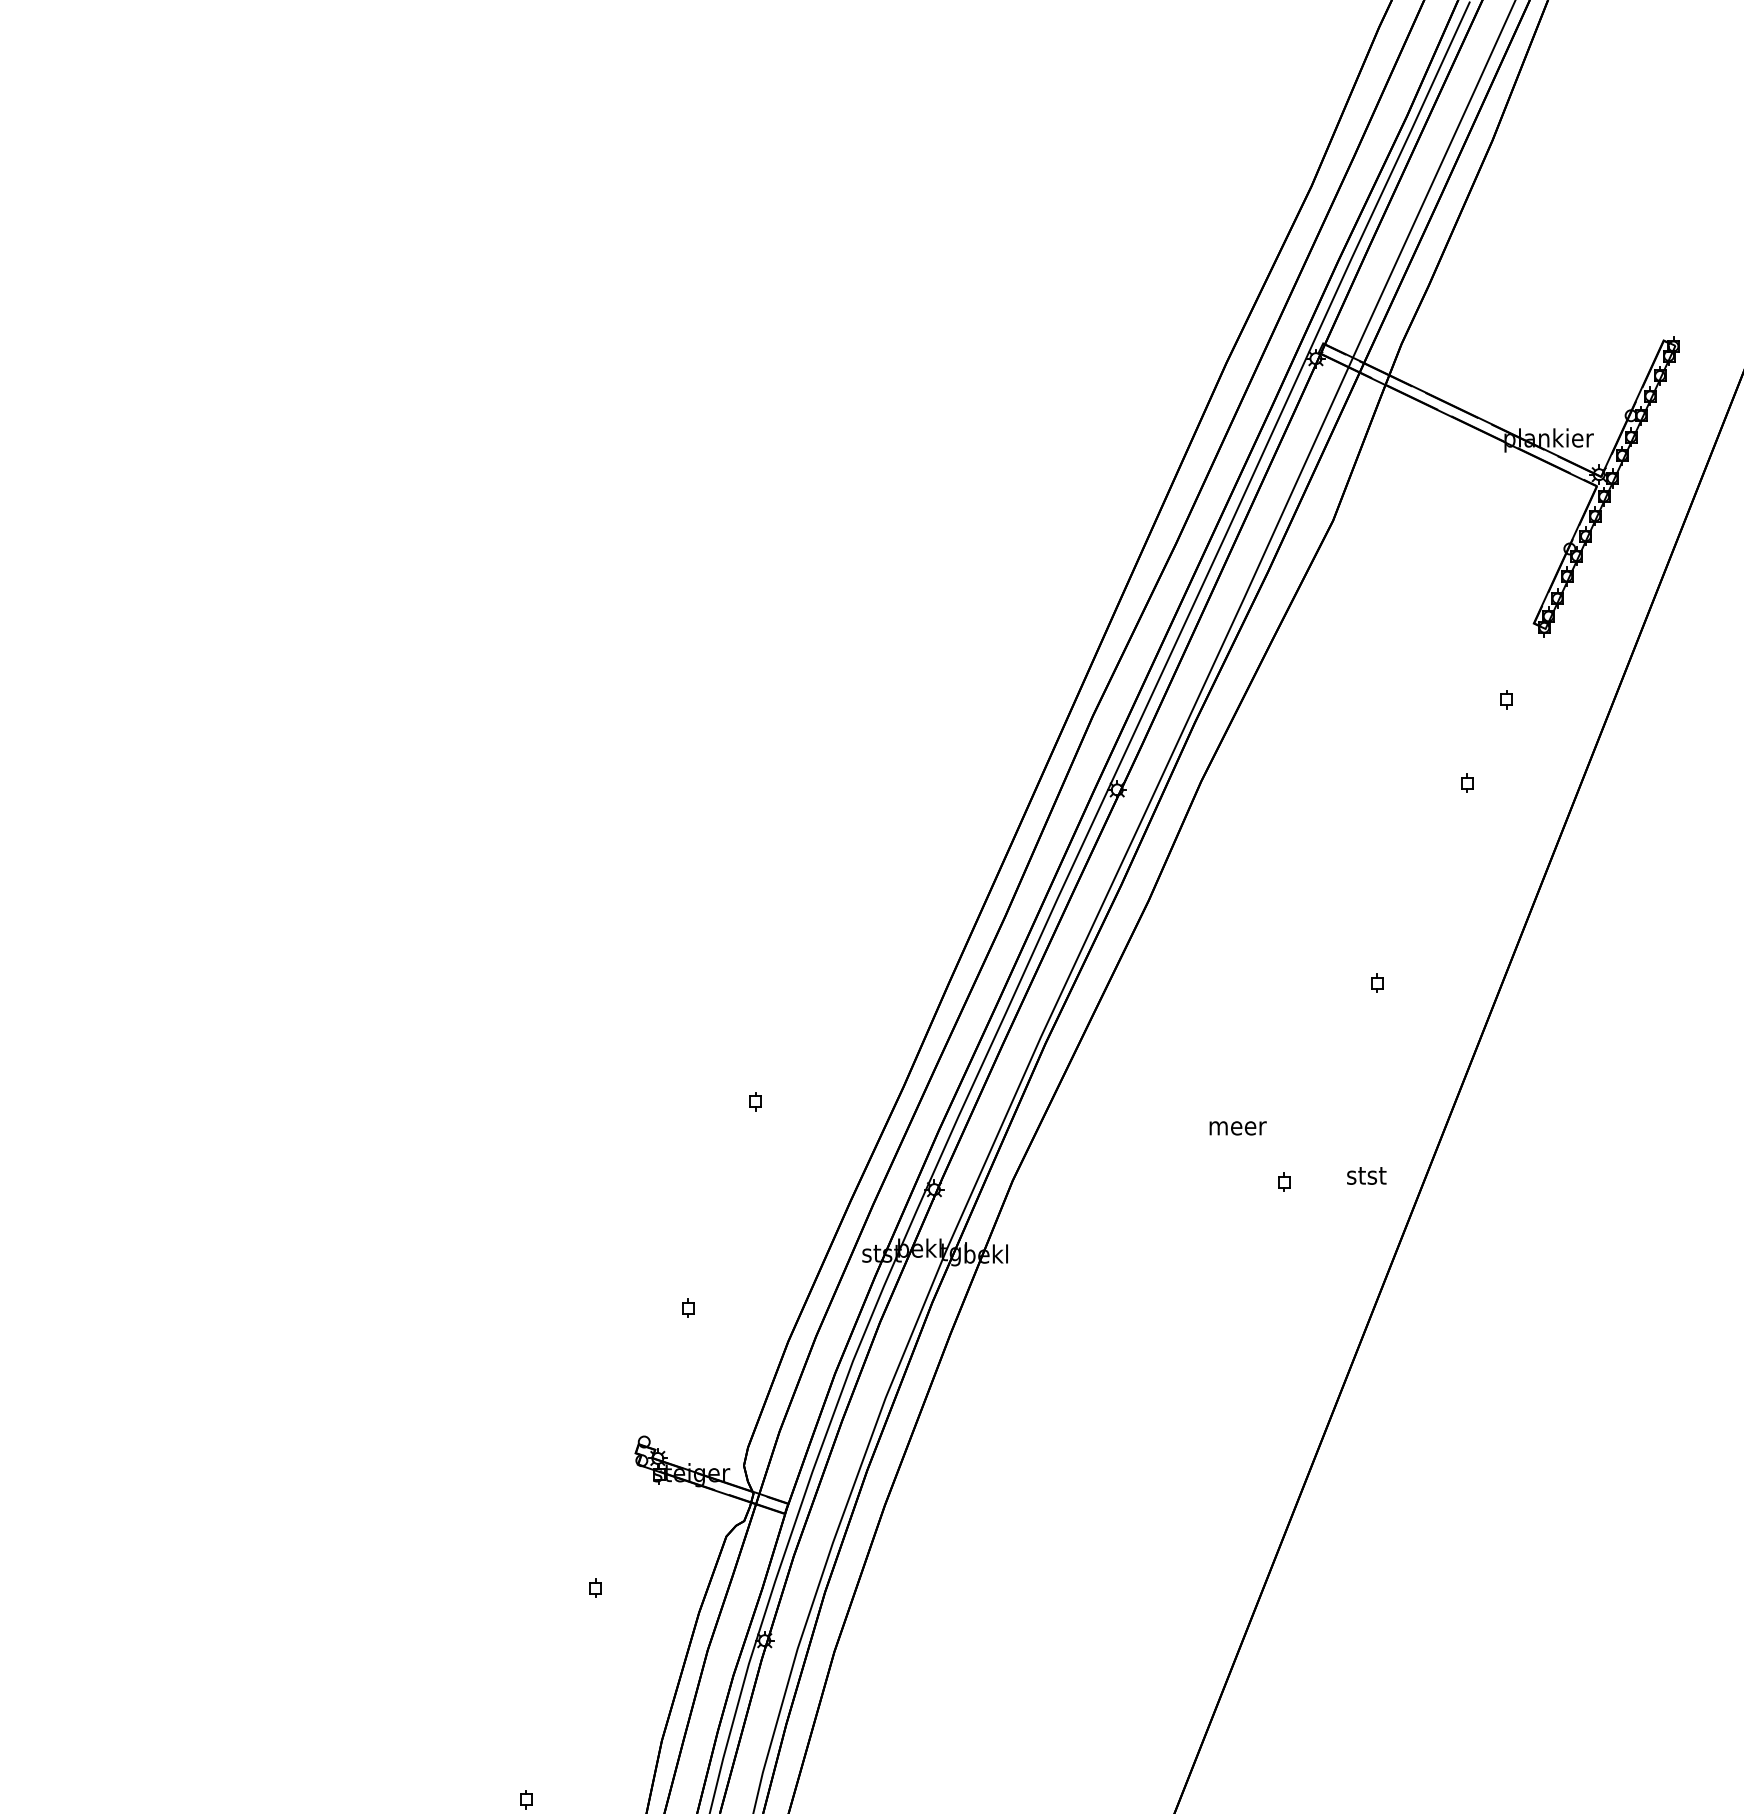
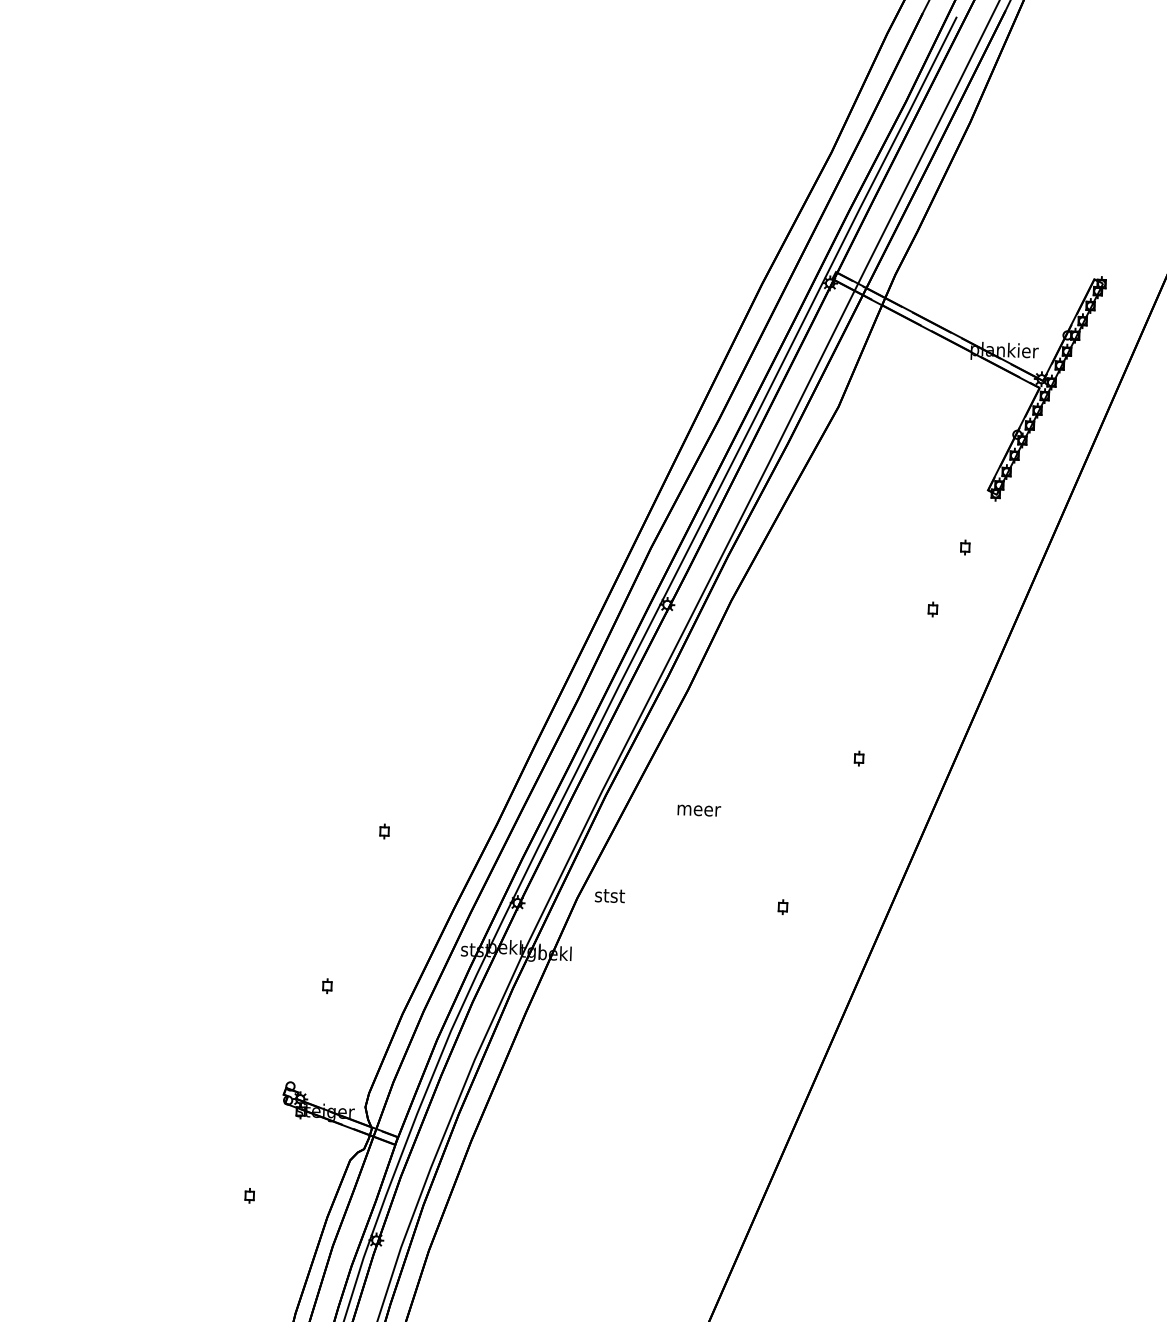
text: (1237, 1128) -> (698, 810), moved
text: (1366, 1175) -> (609, 895), moved

